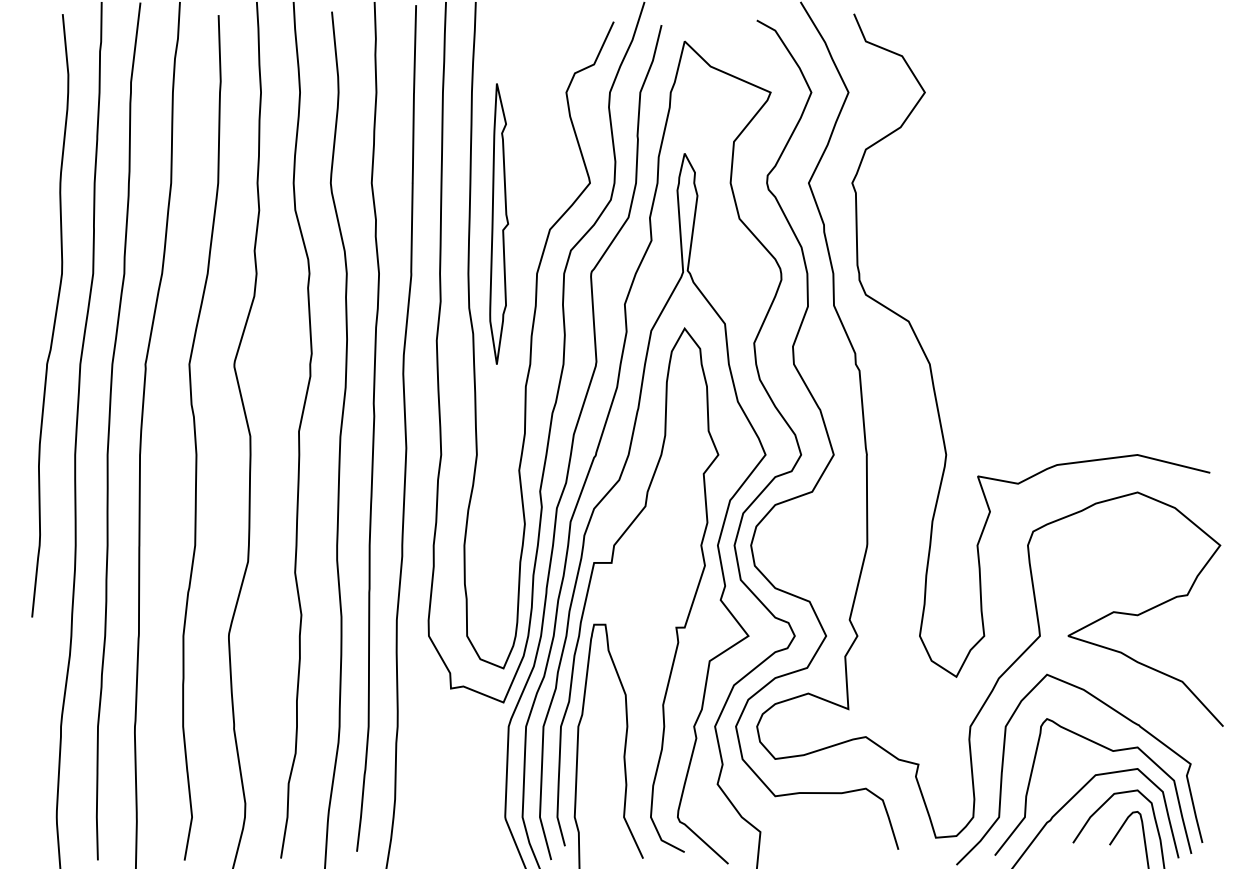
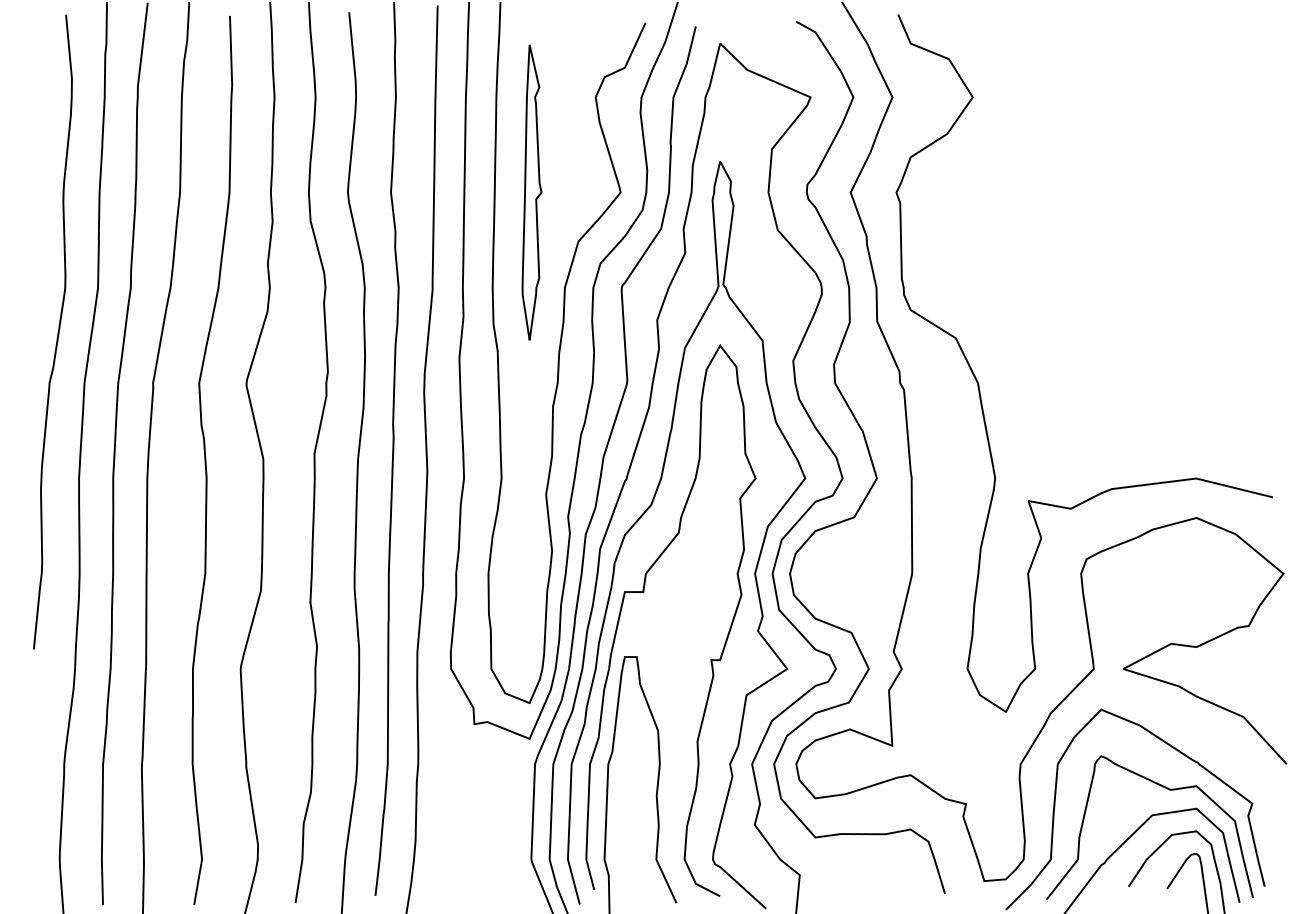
part: (498, 223) -> (531, 192), moved

